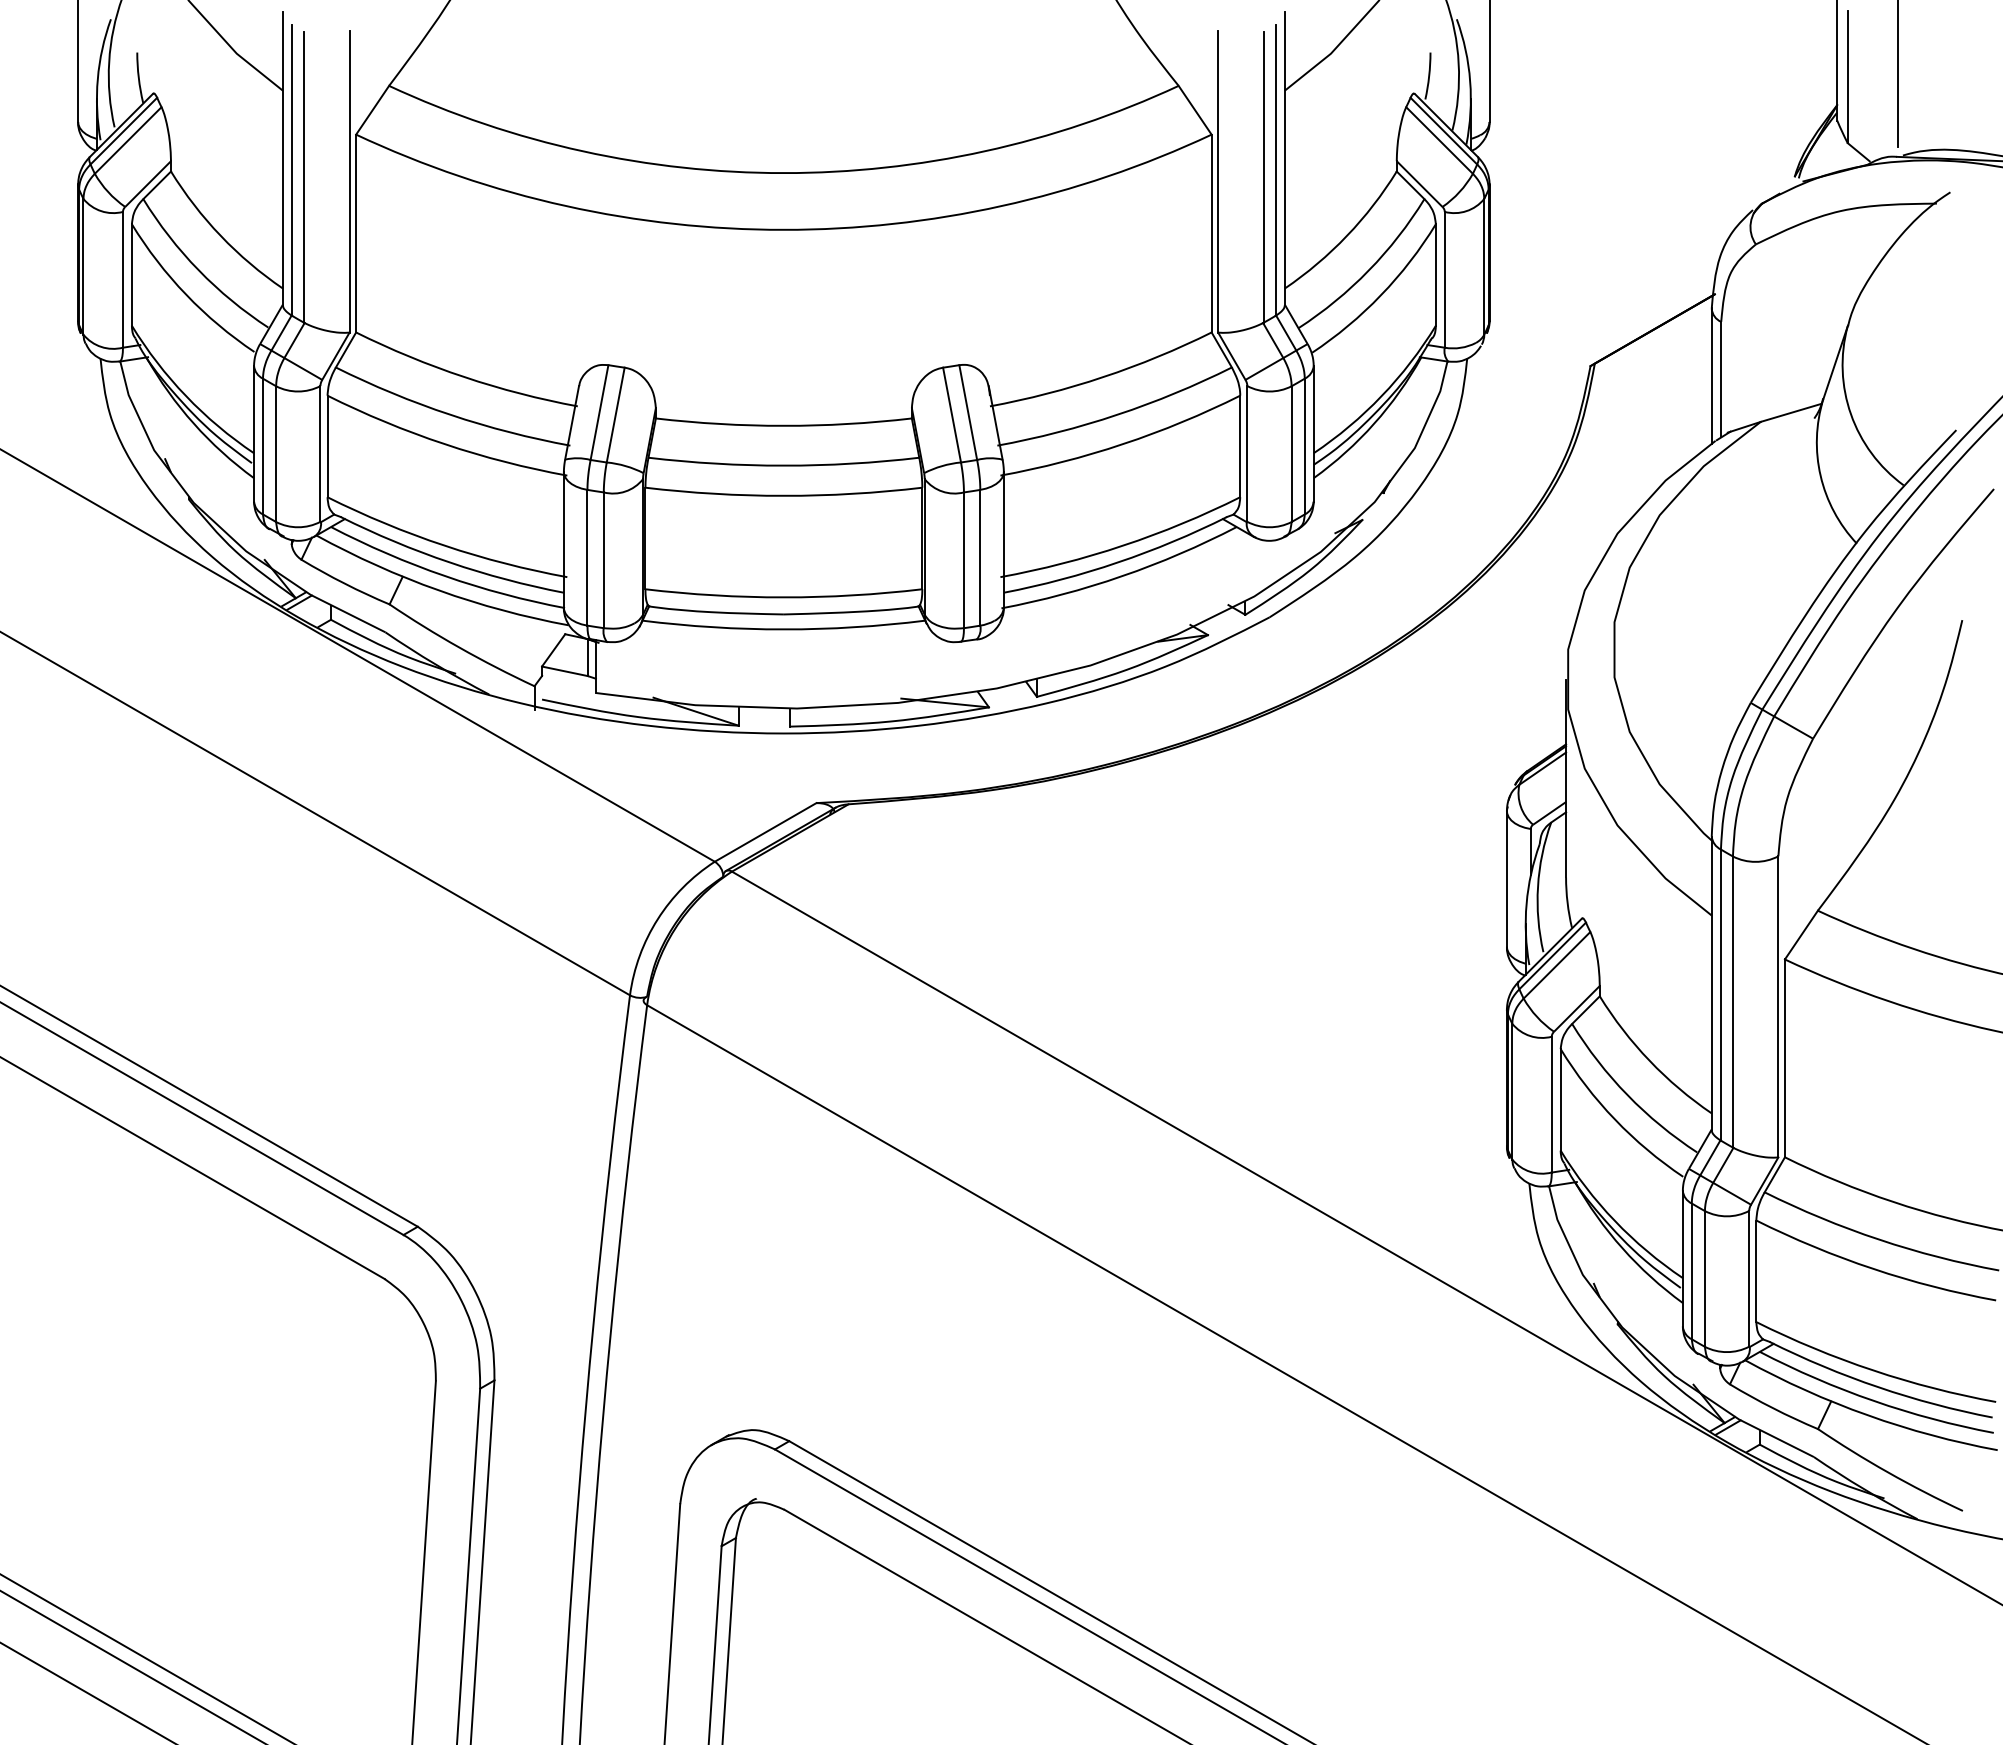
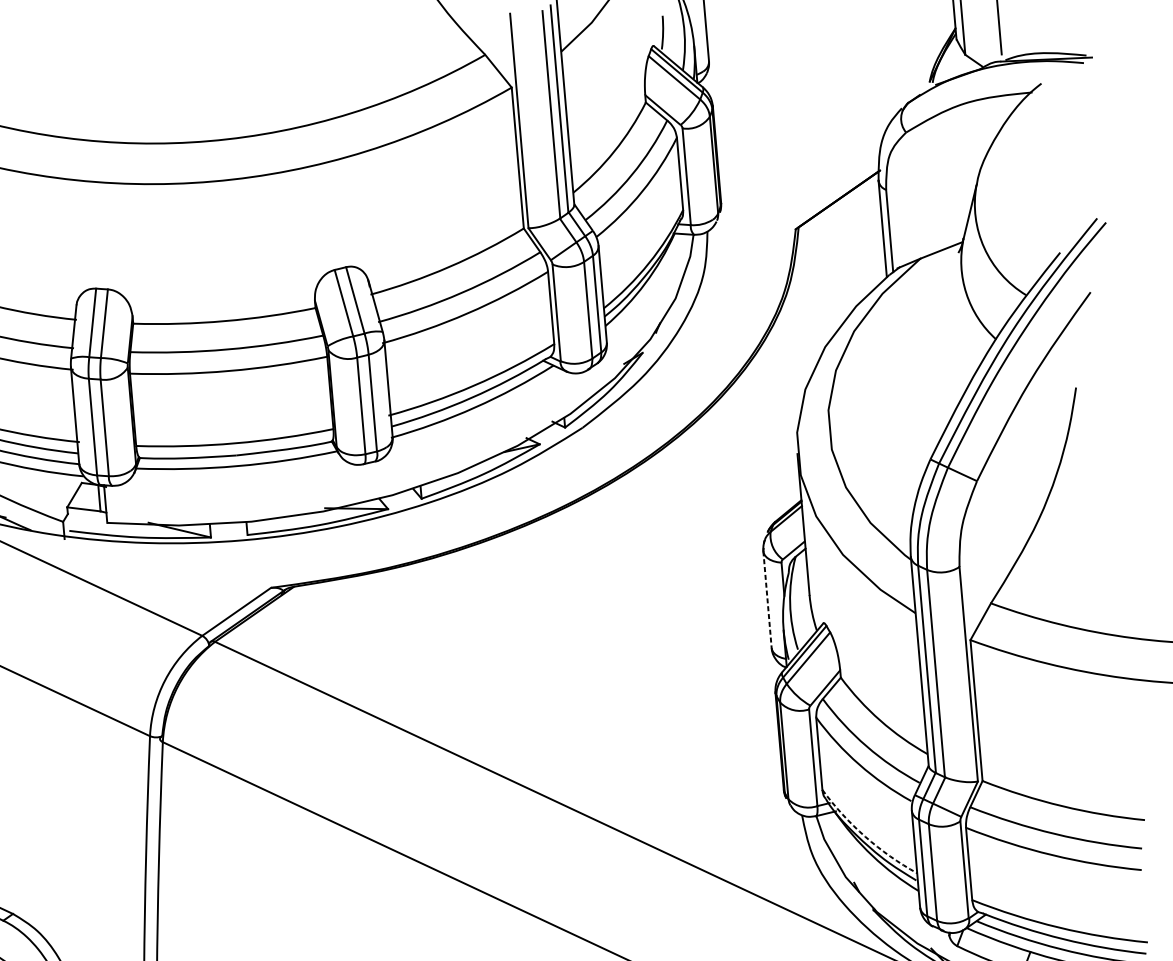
line: (1506, 878) -> (767, 599), solid -> dashed
arc: (1614, 1220) -> (865, 836), solid -> dashed

